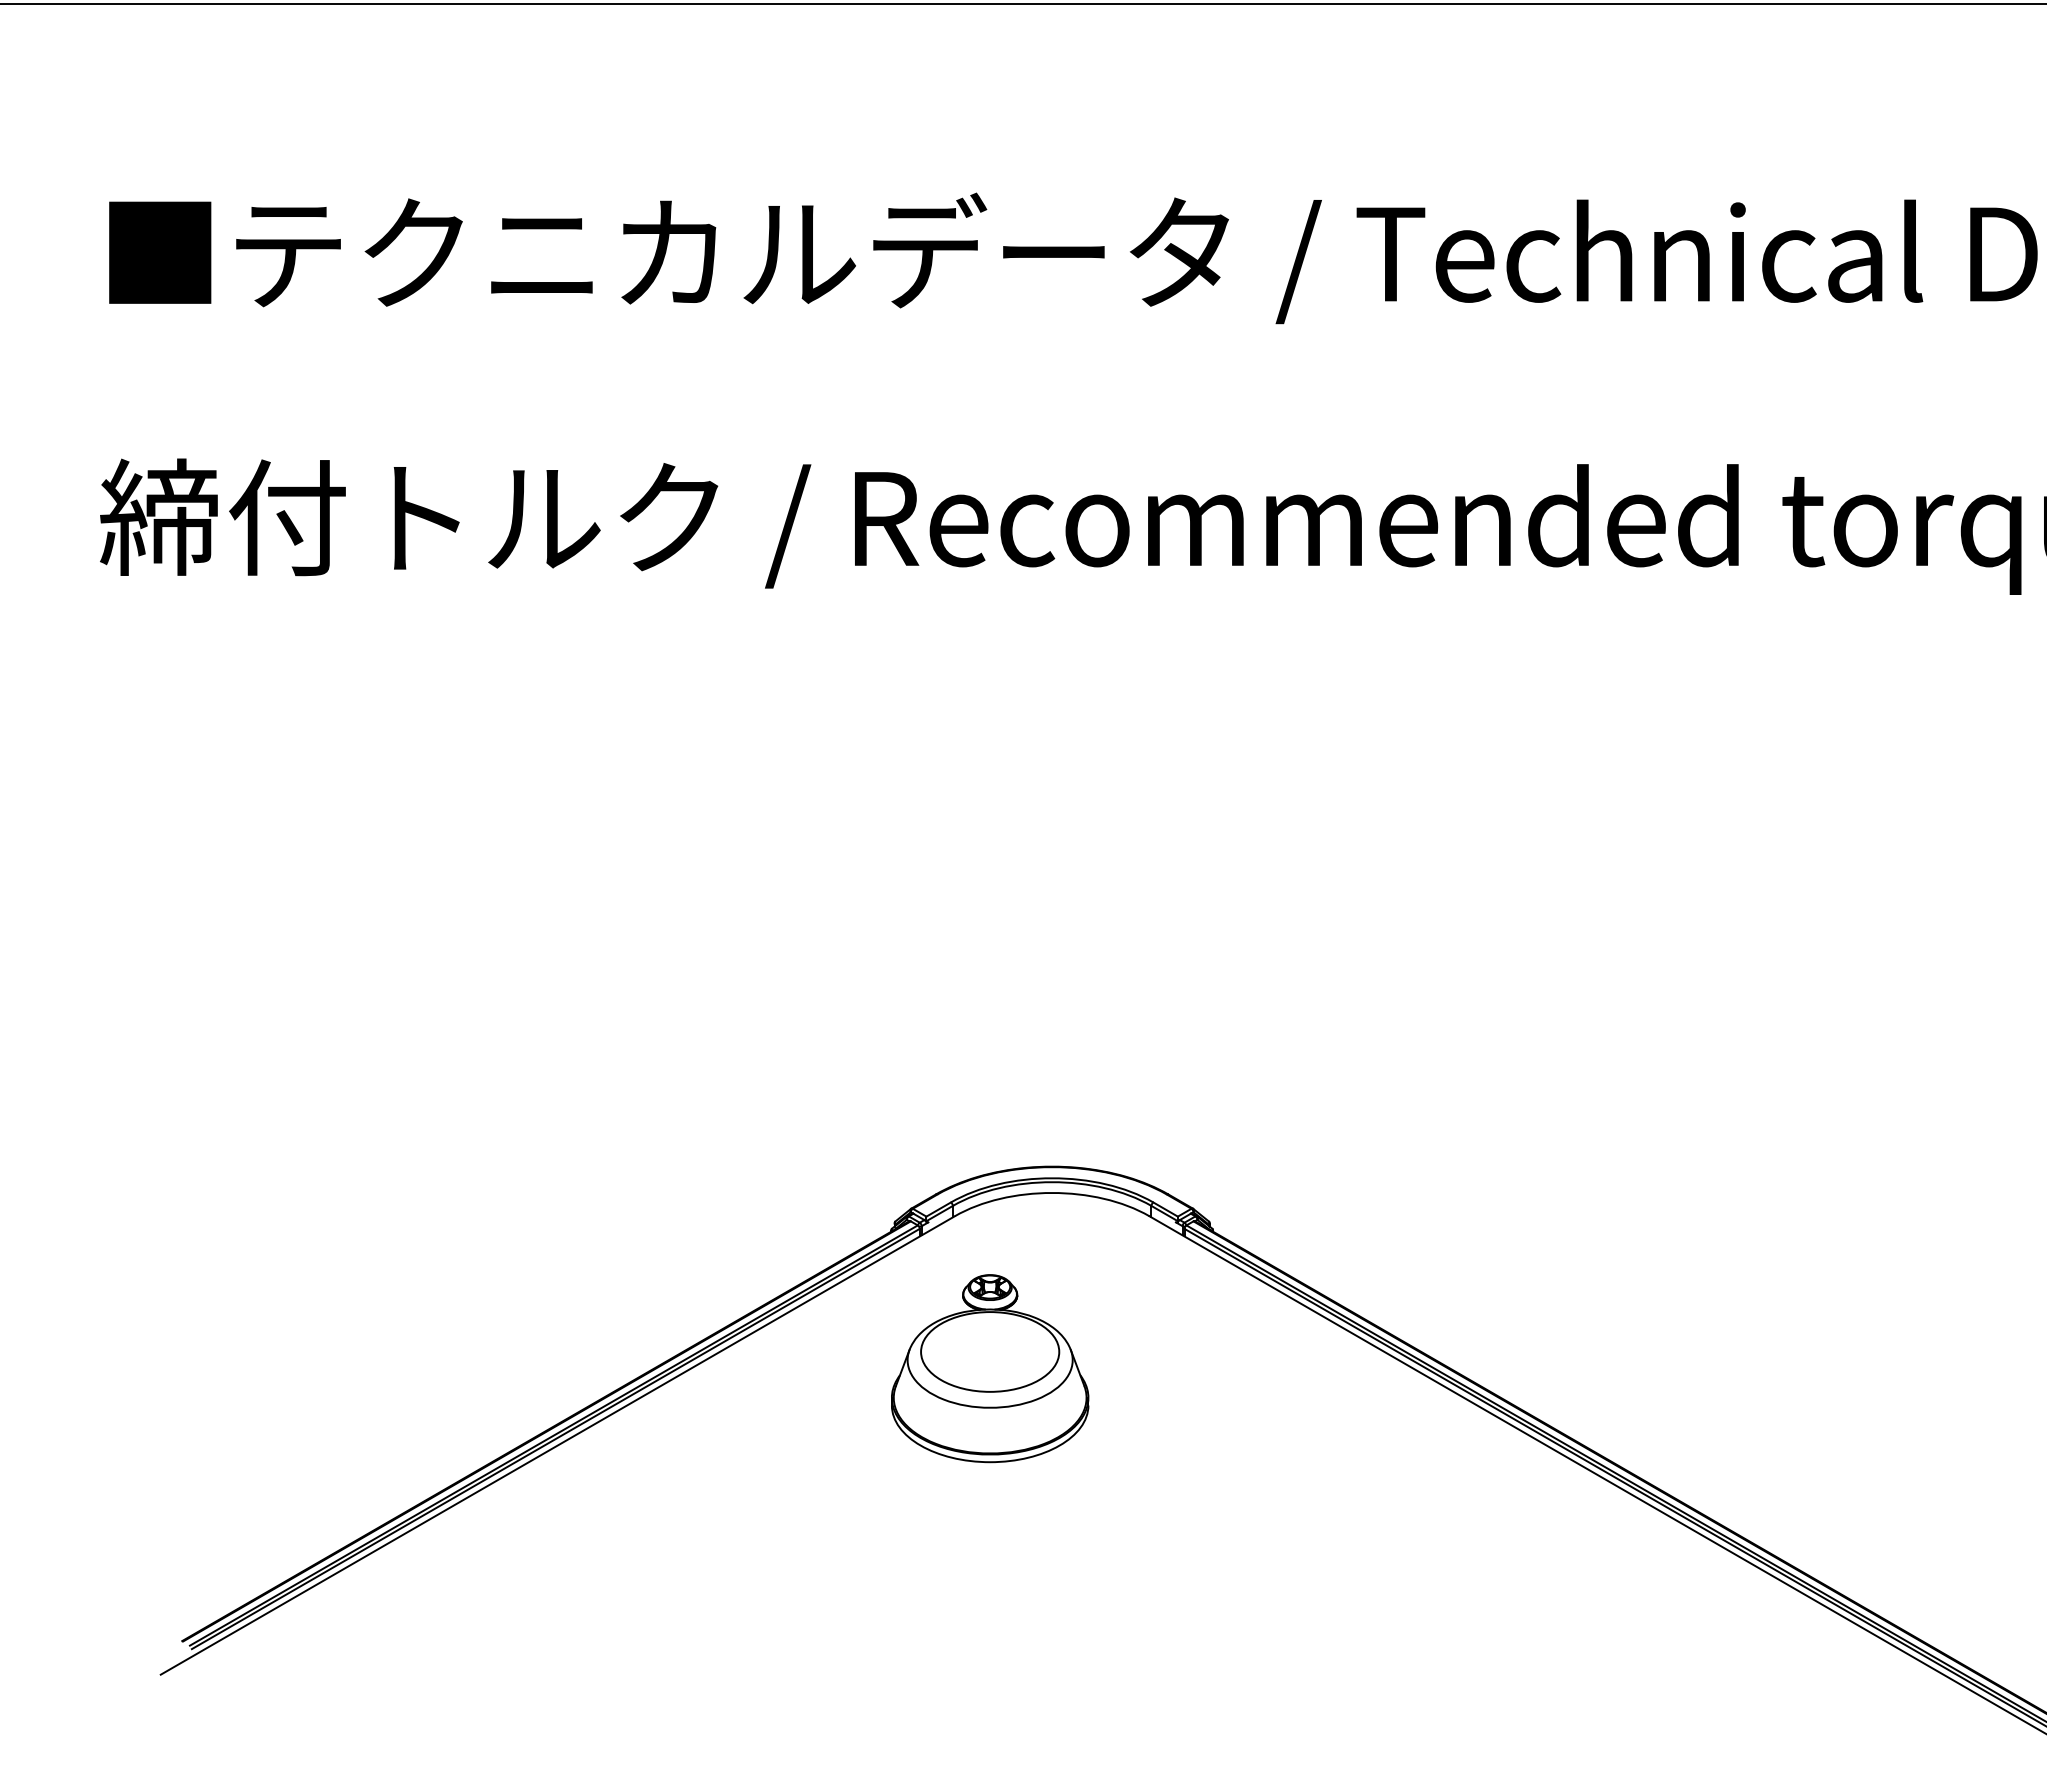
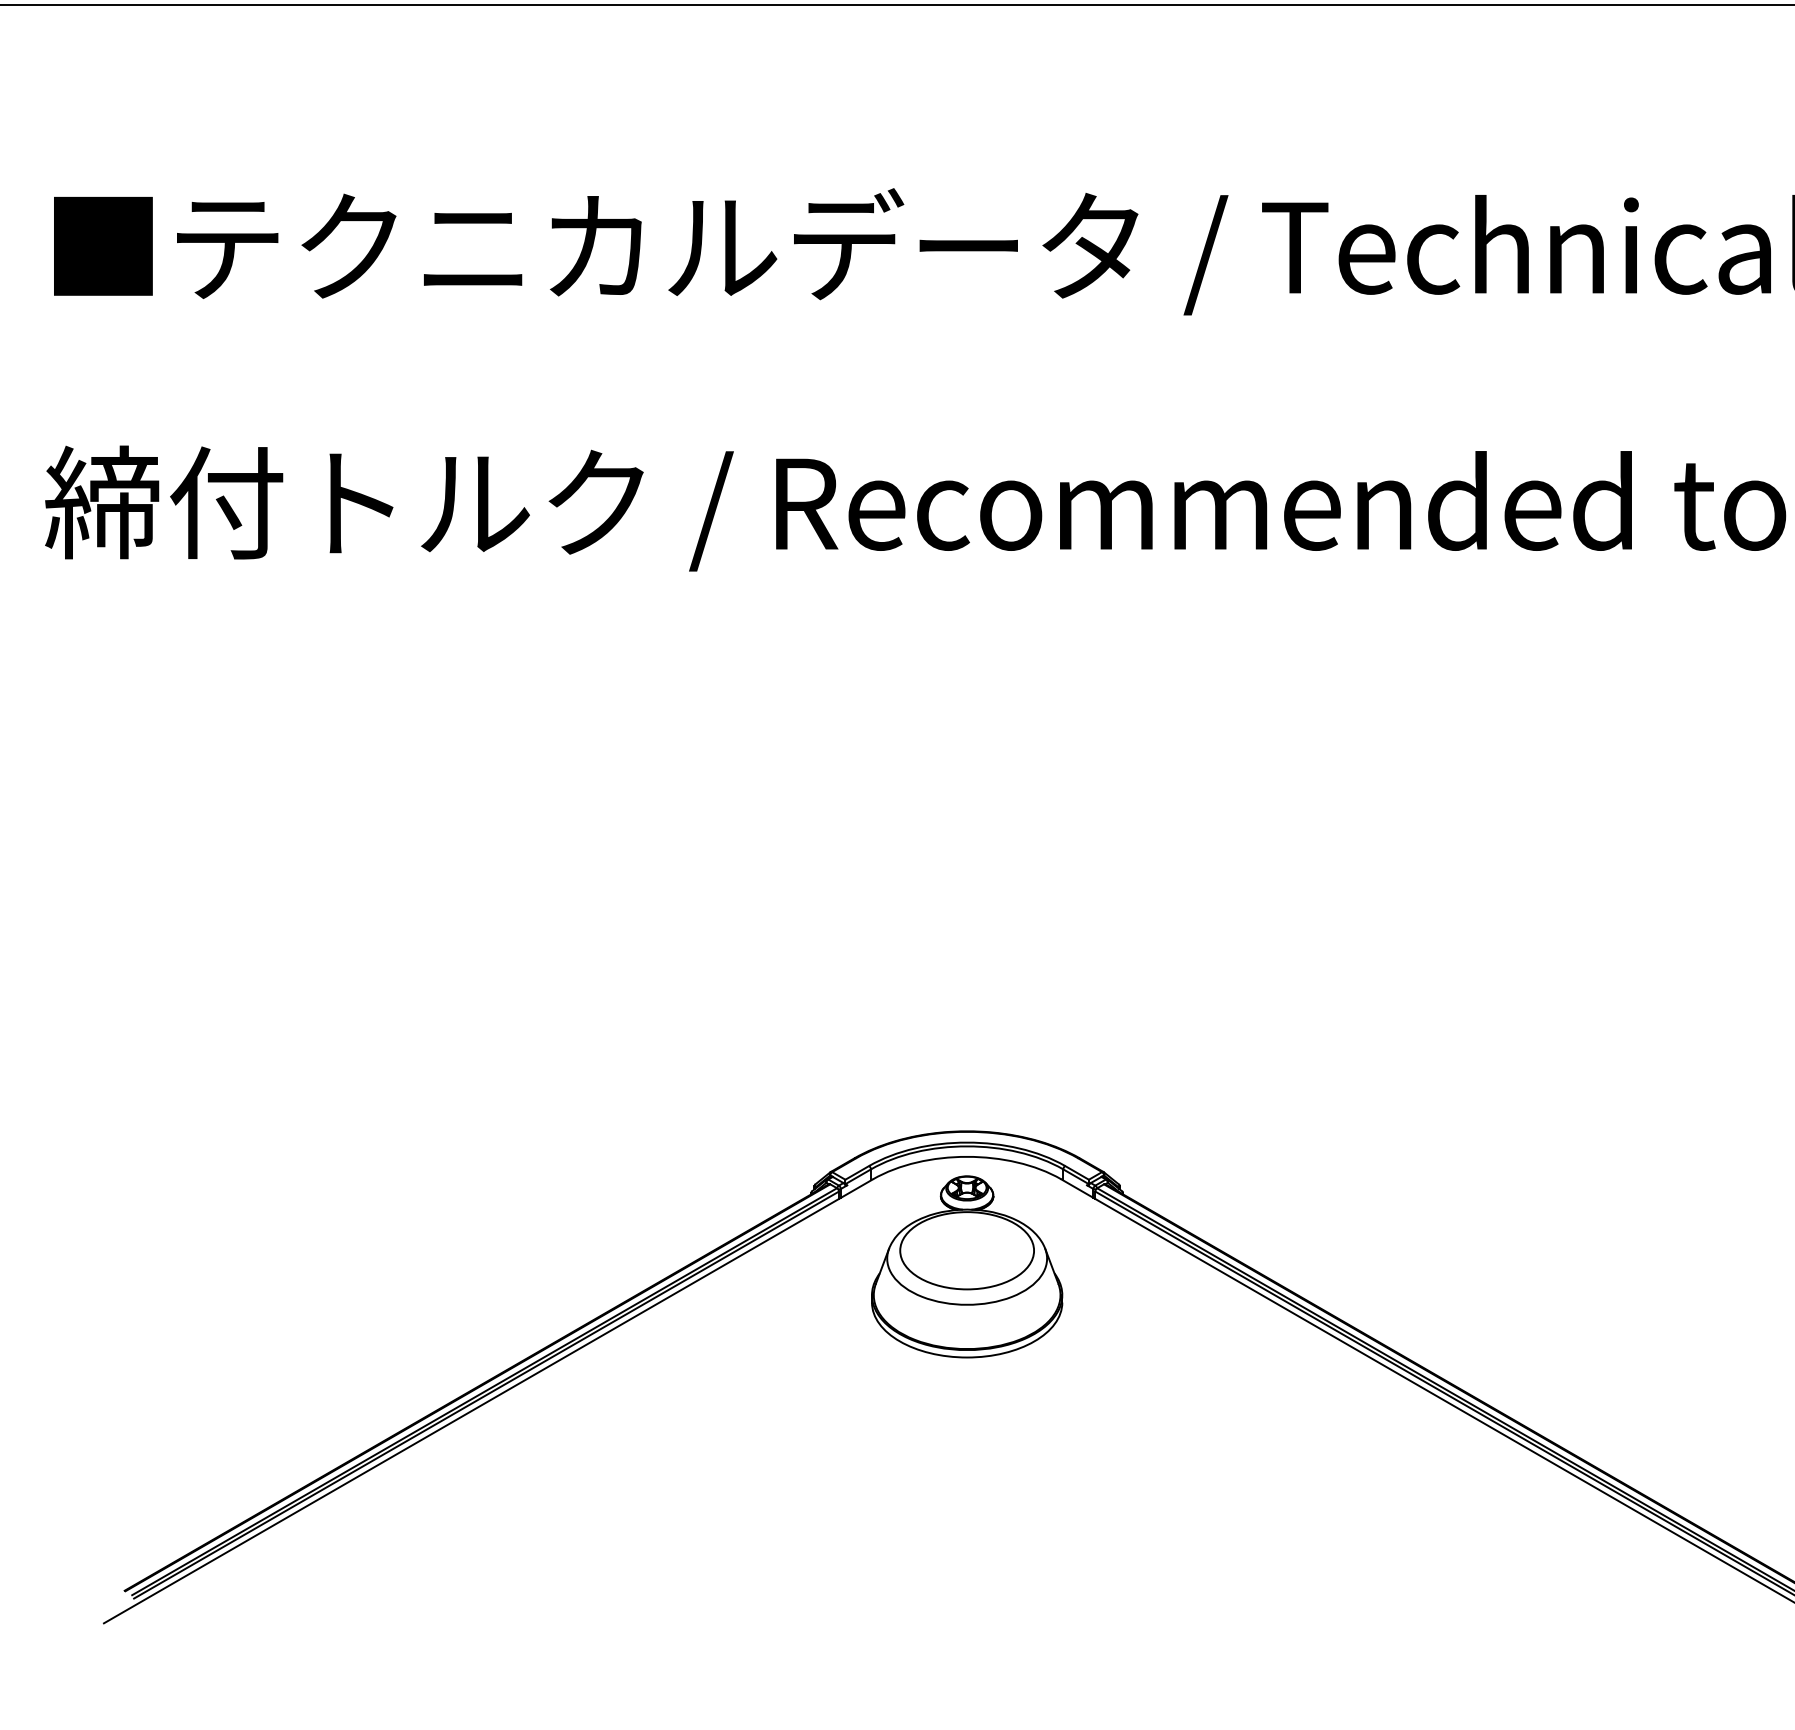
part: (990, 1368) -> (967, 1266), moved

